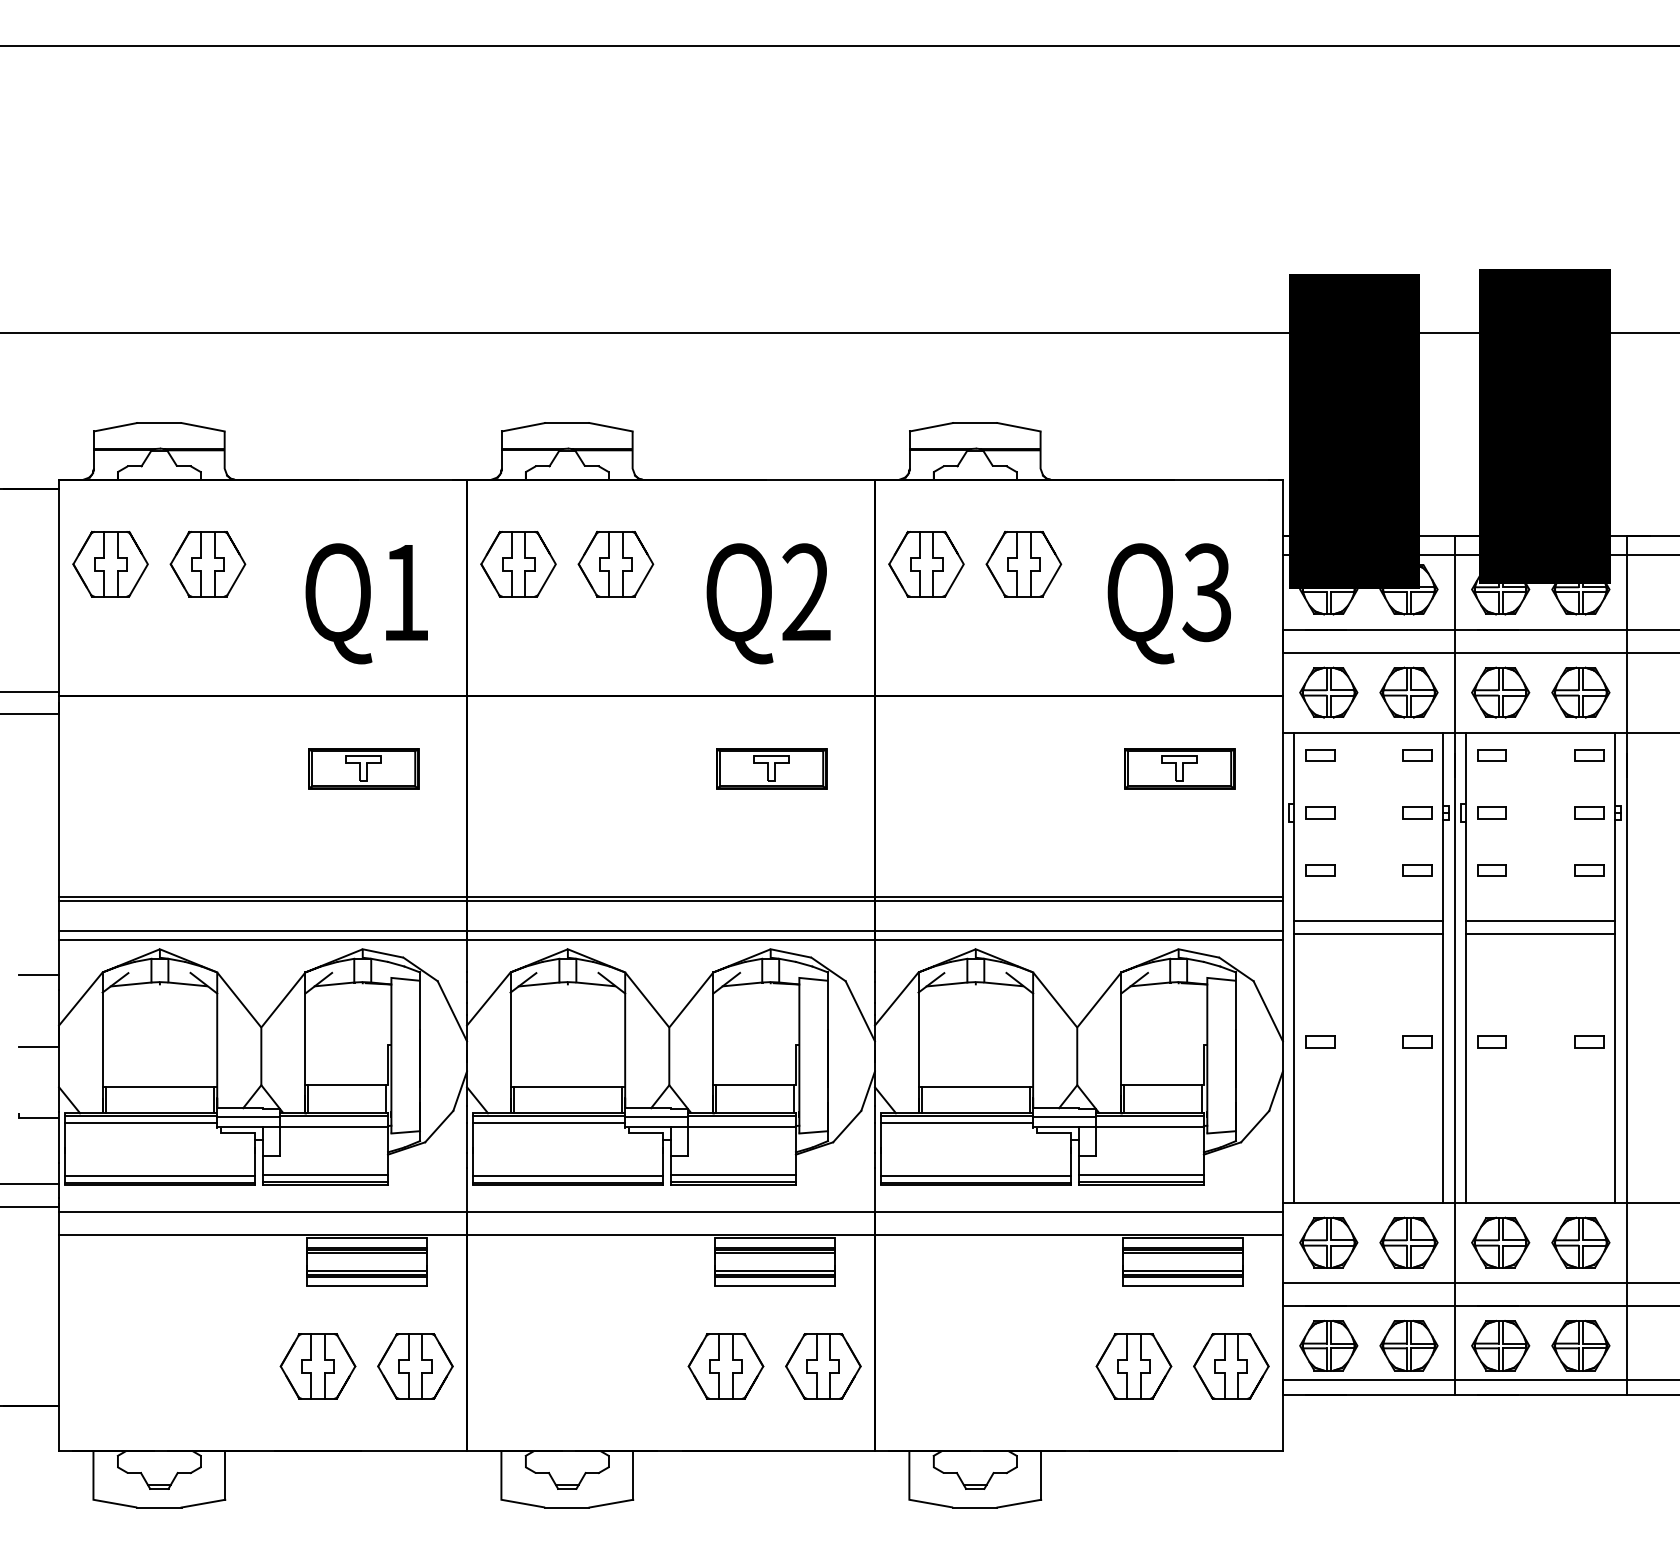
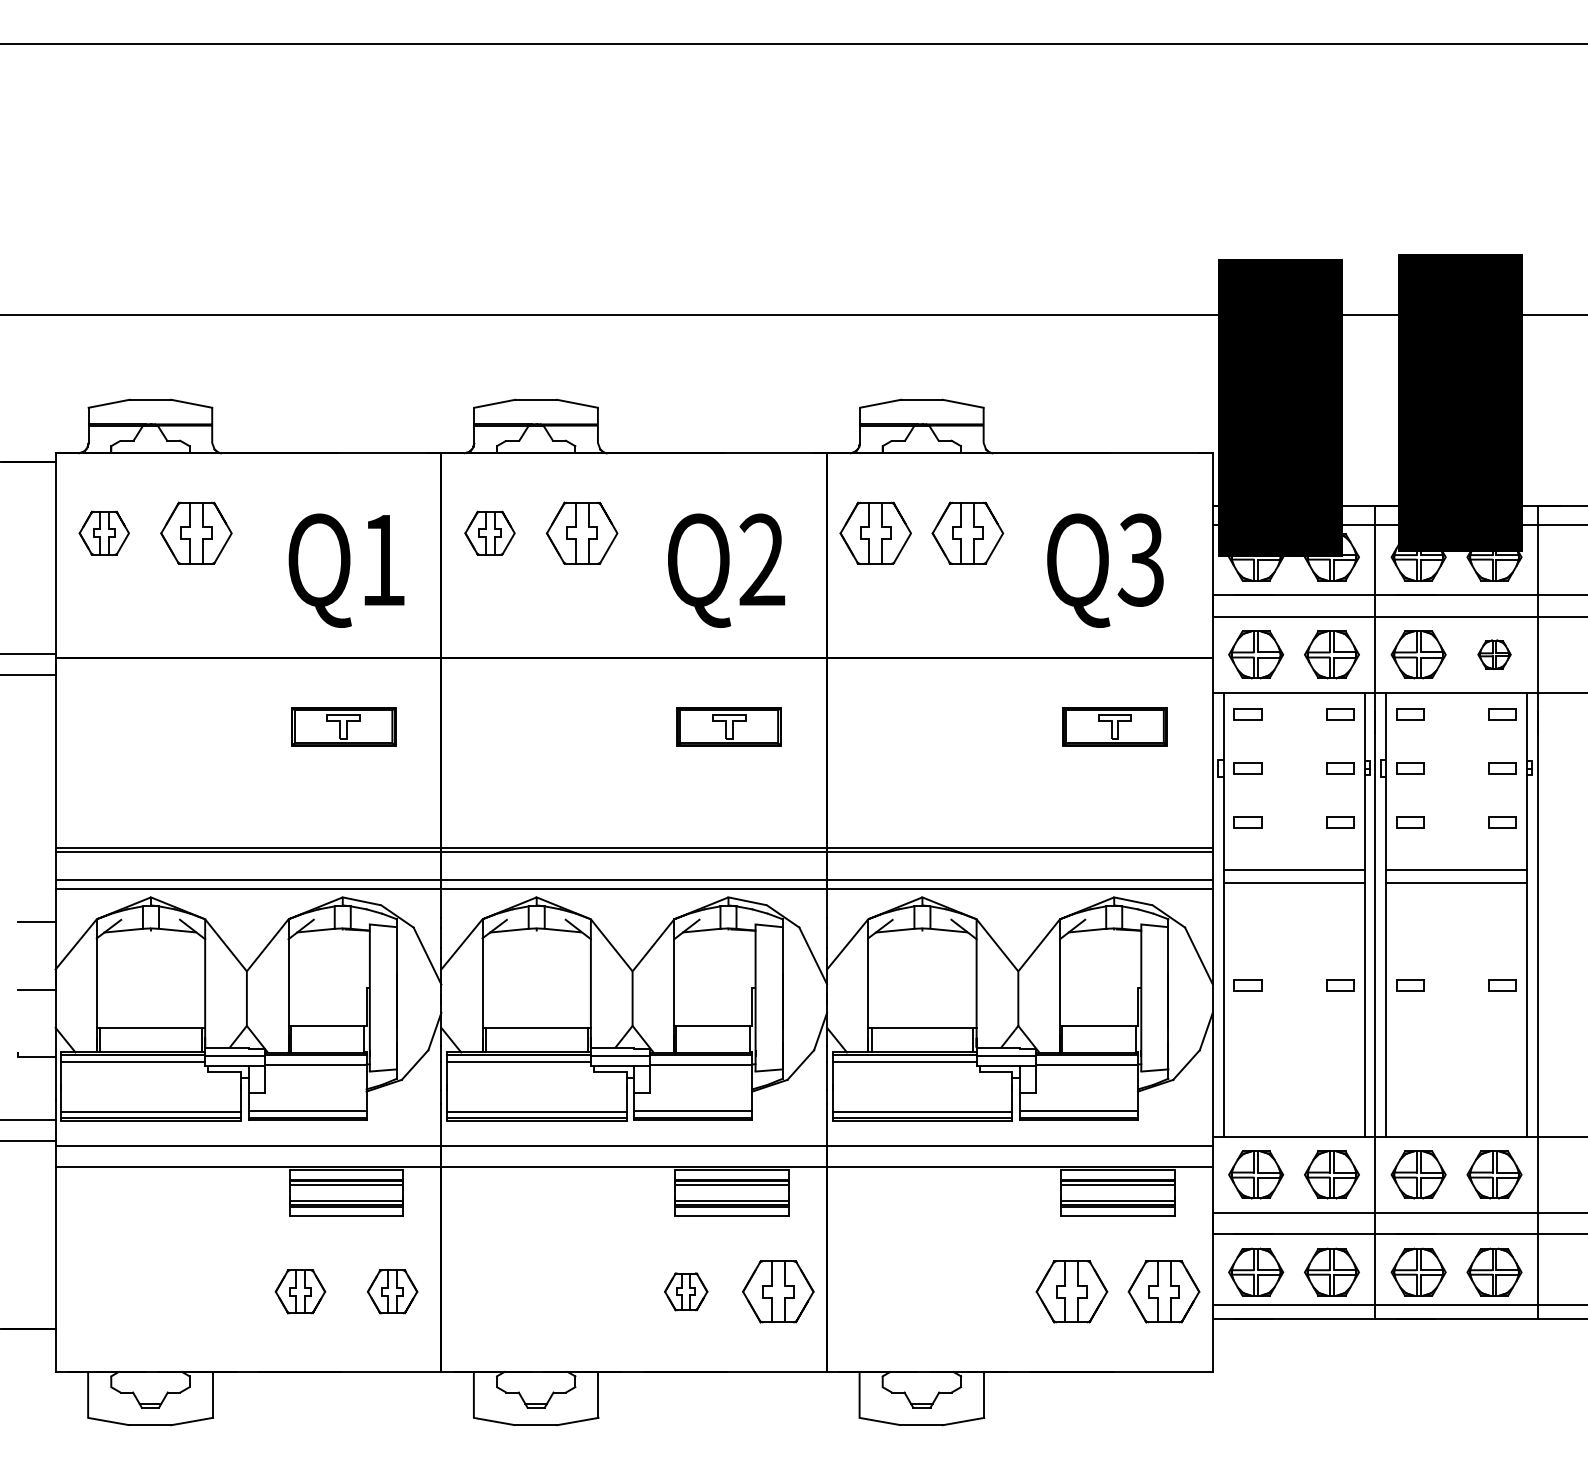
part: (110, 563) -> (104, 532), size x0.7
part: (518, 563) -> (490, 532), size x0.7
part: (1580, 692) -> (1494, 654), size x0.6
part: (317, 1366) -> (299, 1291), size x0.7
part: (415, 1366) -> (392, 1291), size x0.7
part: (725, 1366) -> (685, 1291), size x0.6

